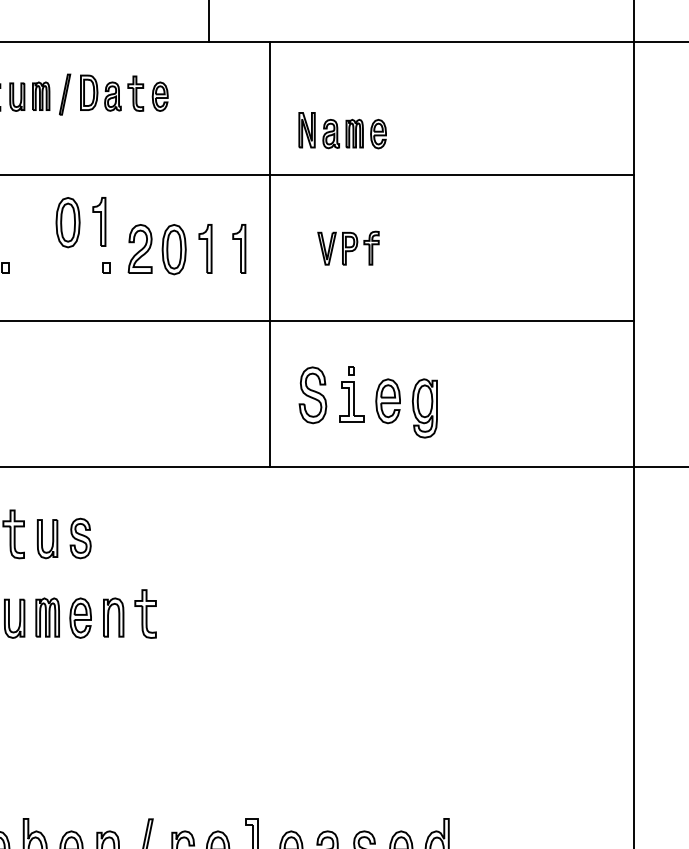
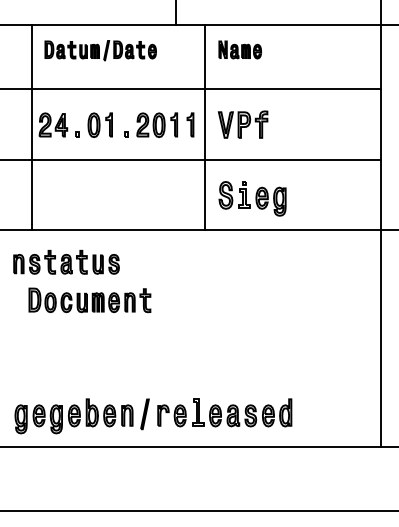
part: (341, 129) -> (239, 49), moved
part: (79, 221) -> (99, 124), moved
part: (347, 248) -> (242, 124), size x1.67

